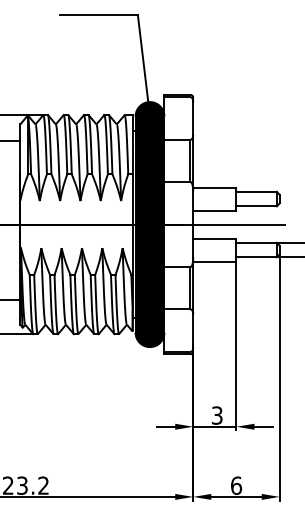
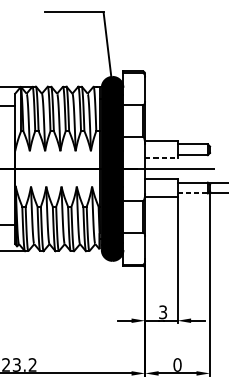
line: (214, 210) -> (161, 158), solid -> dashed
line: (257, 257) -> (193, 193), solid -> dashed
text: (236, 485) -> (177, 364), 6 -> 0

